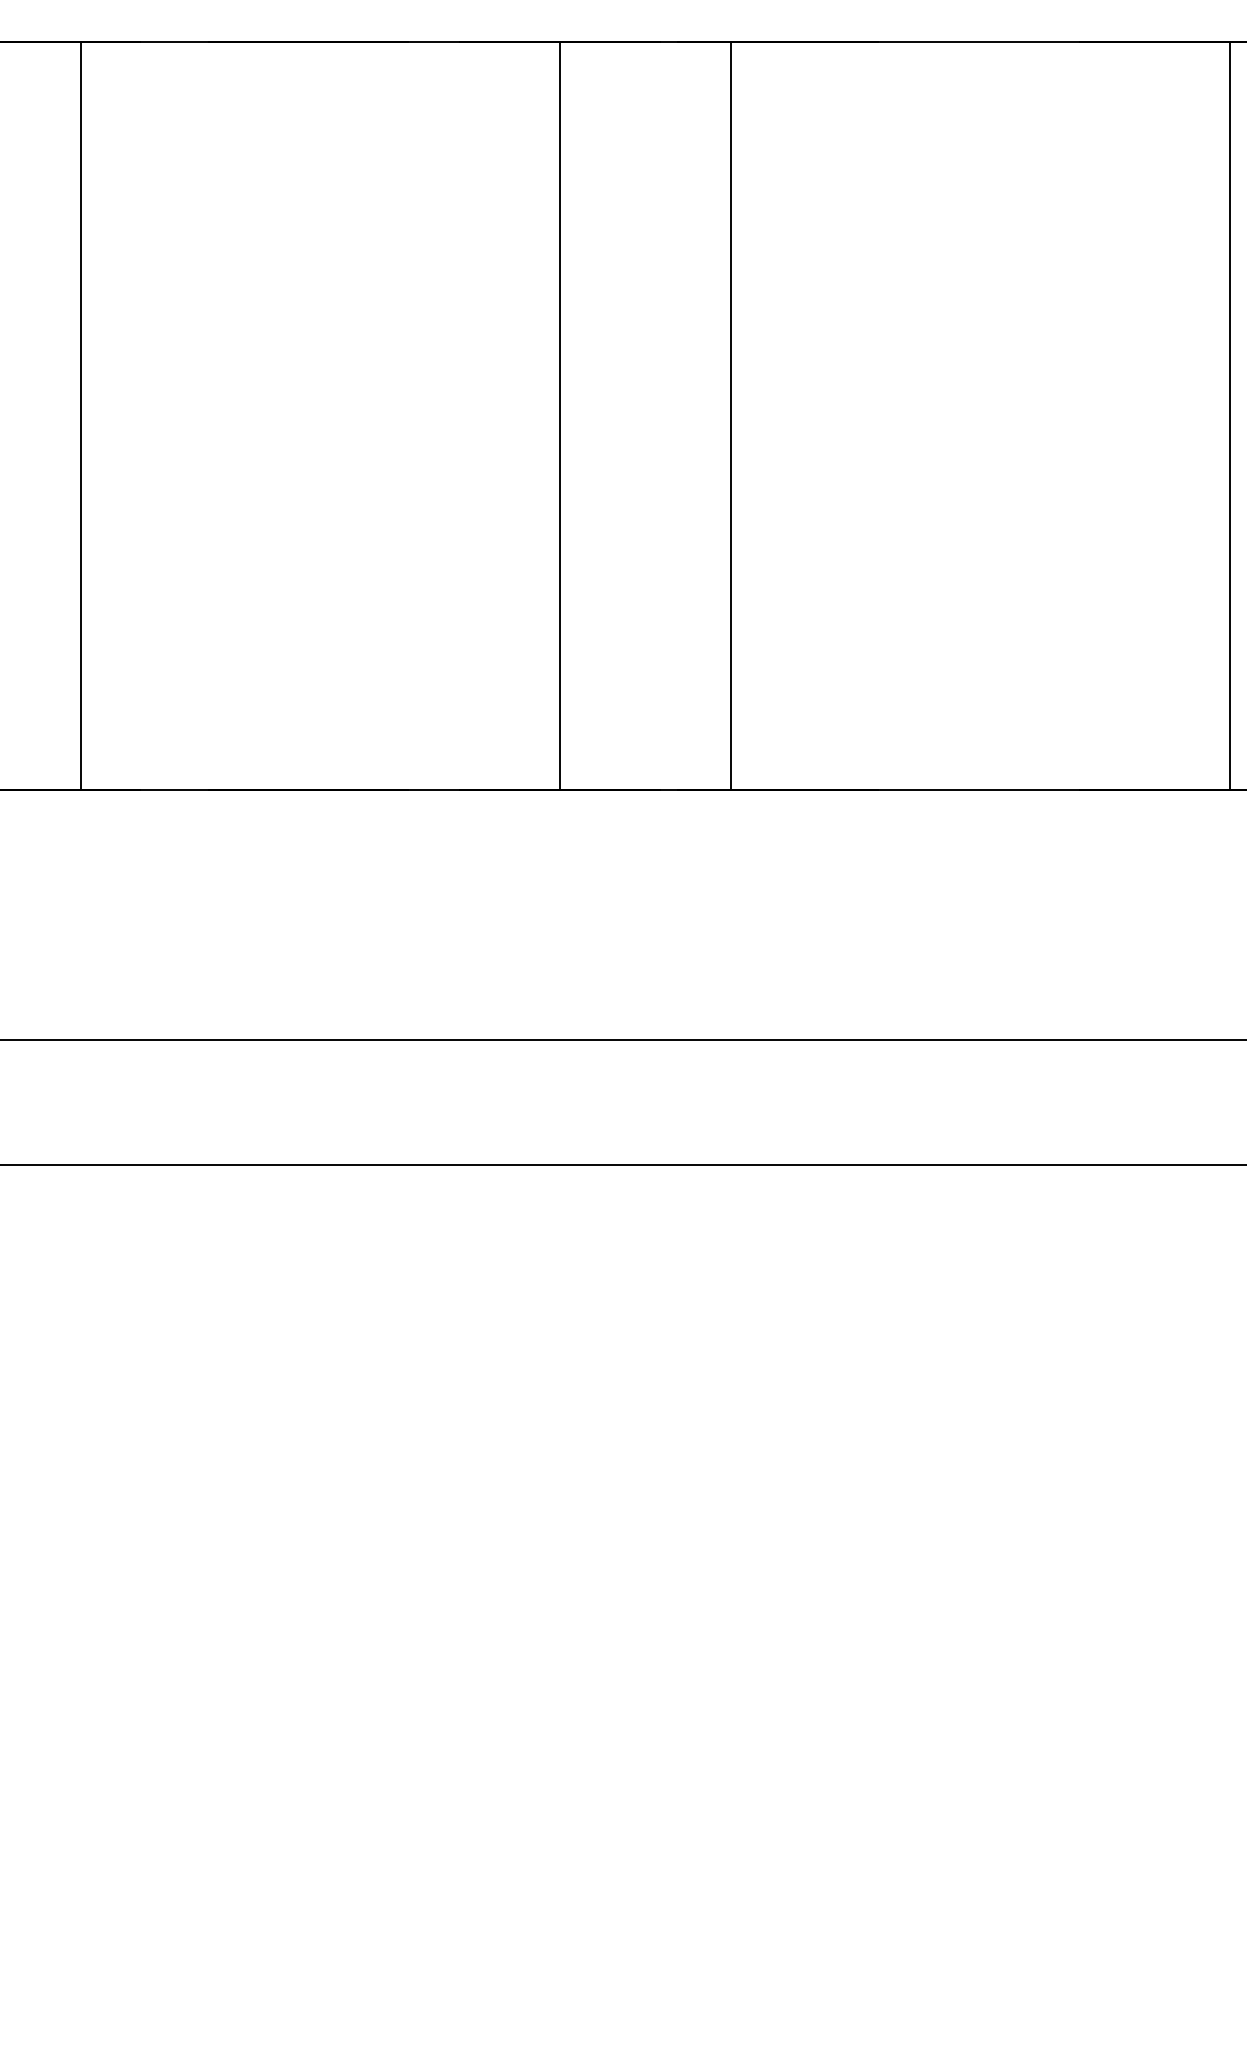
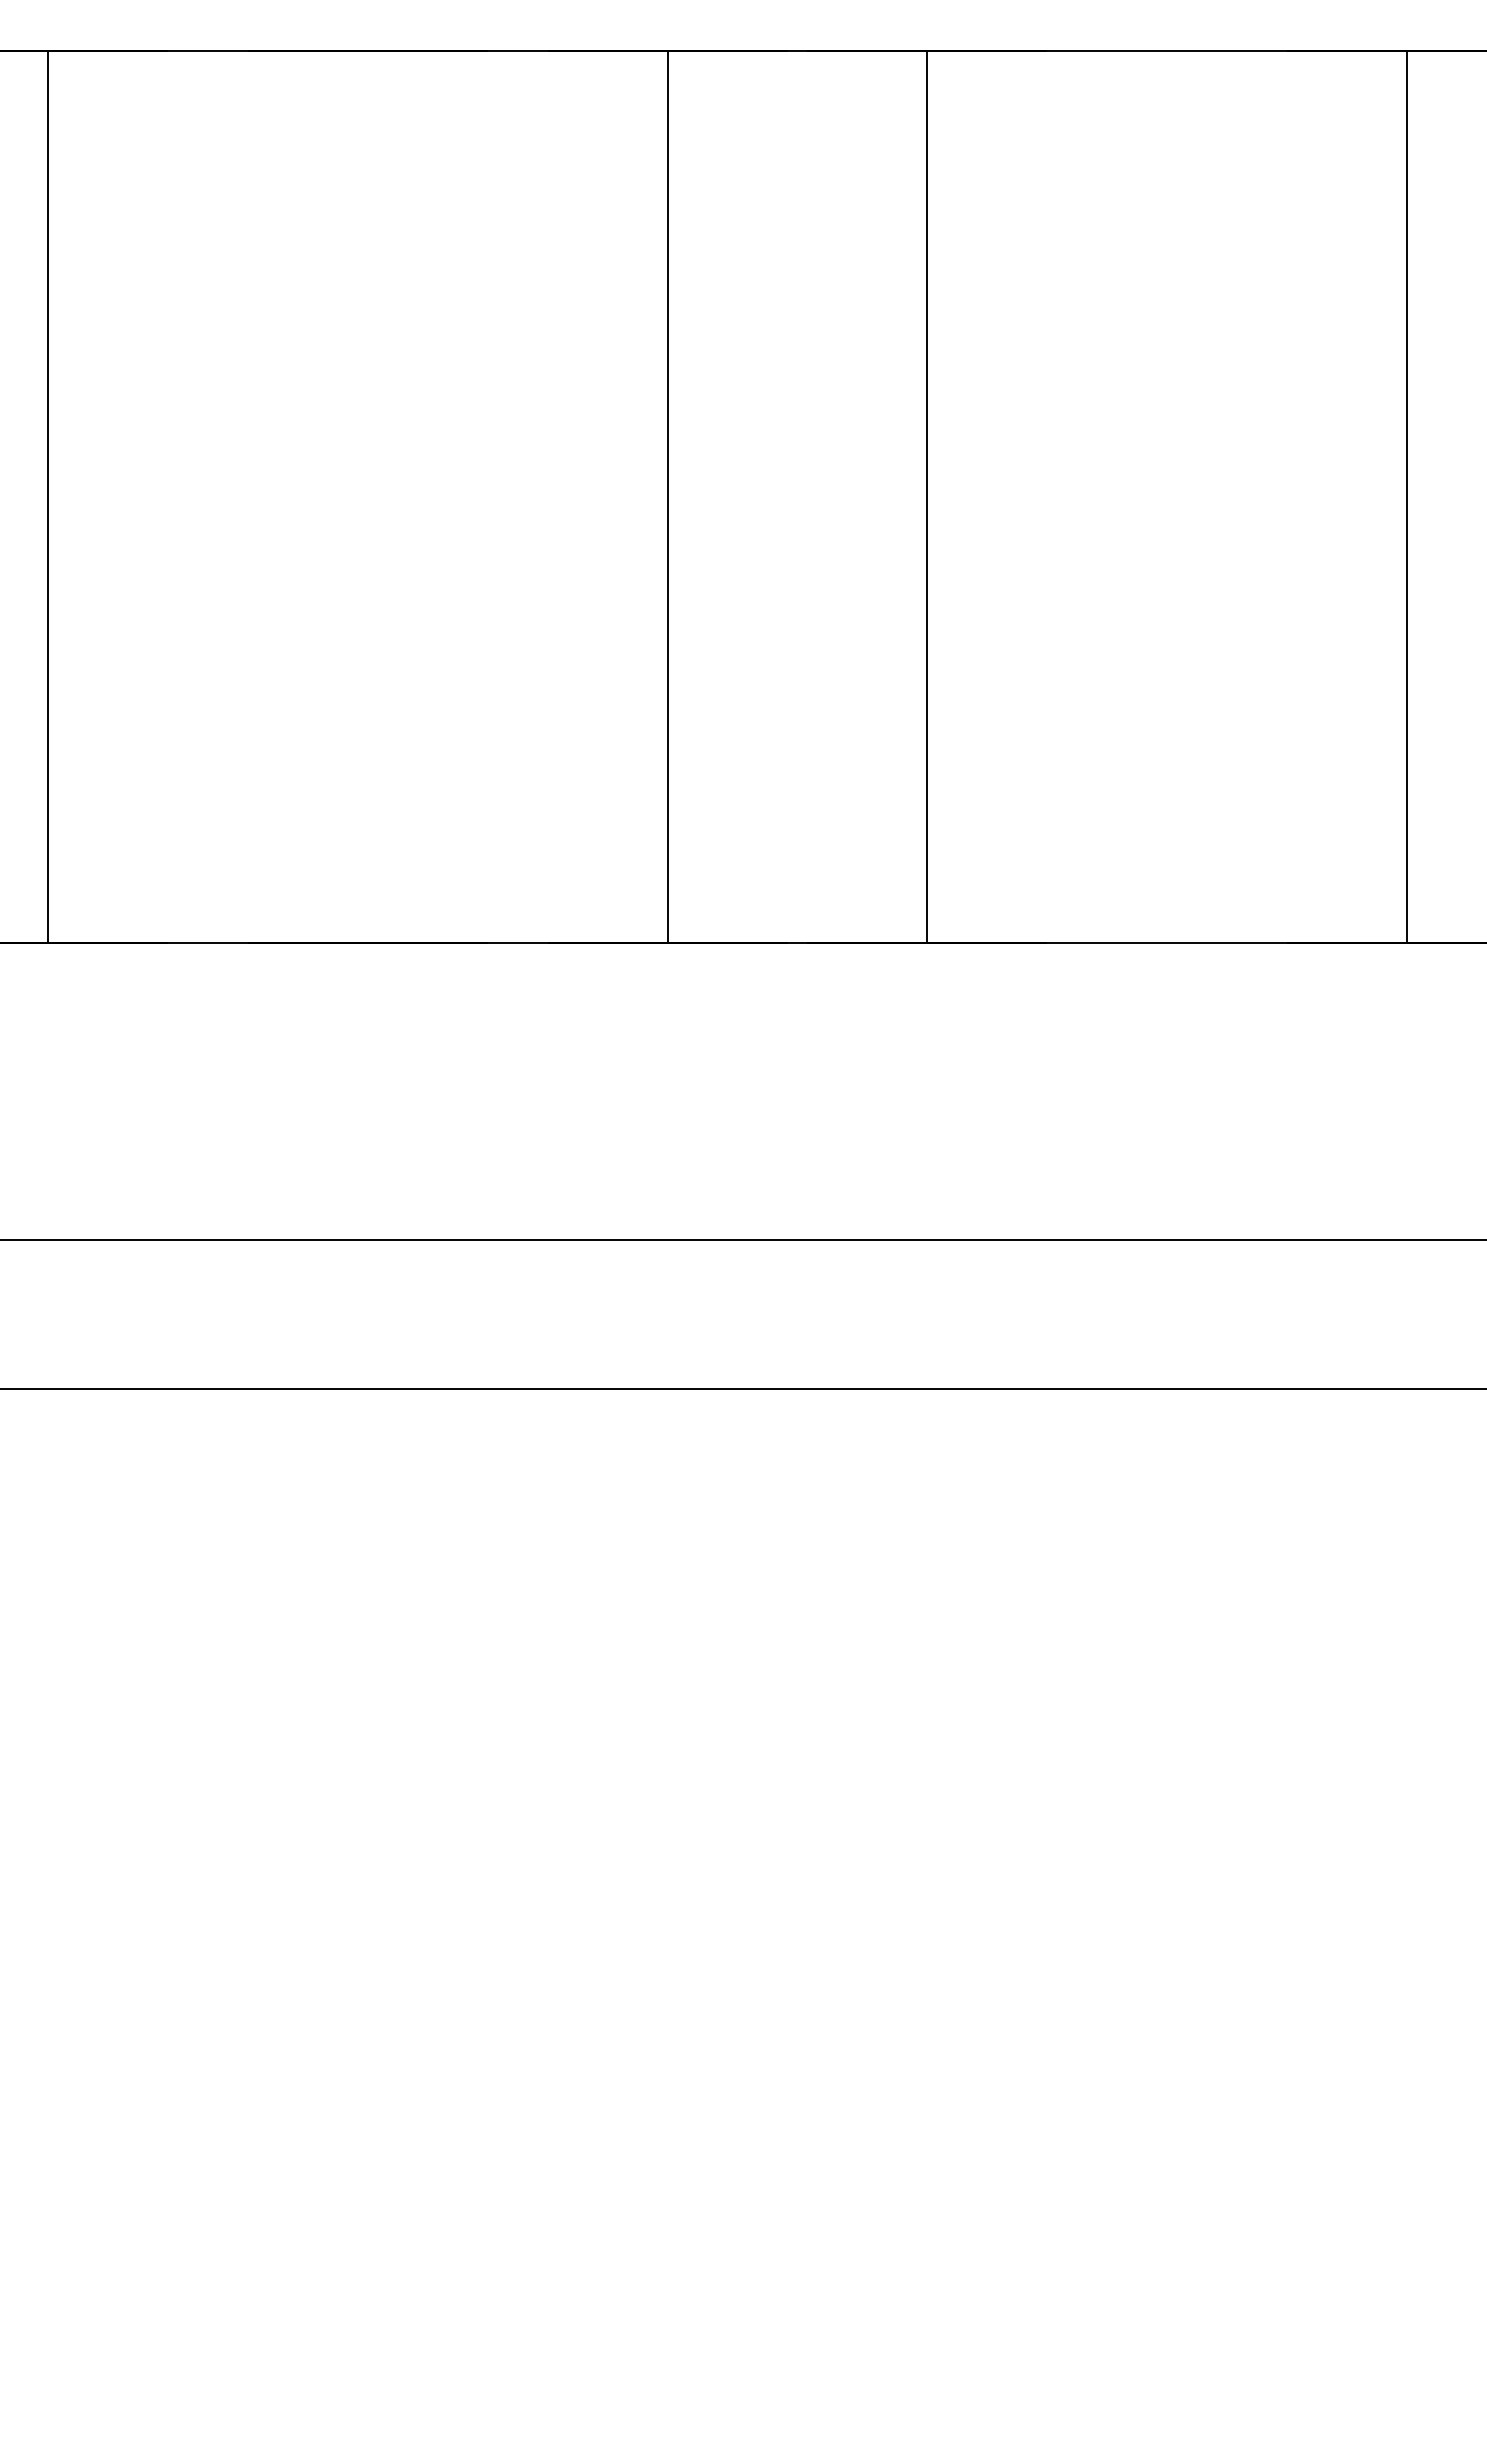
line: (80, 416) -> (48, 496), moved
line: (730, 416) -> (927, 496), moved
line: (1229, 416) -> (1406, 496), moved

